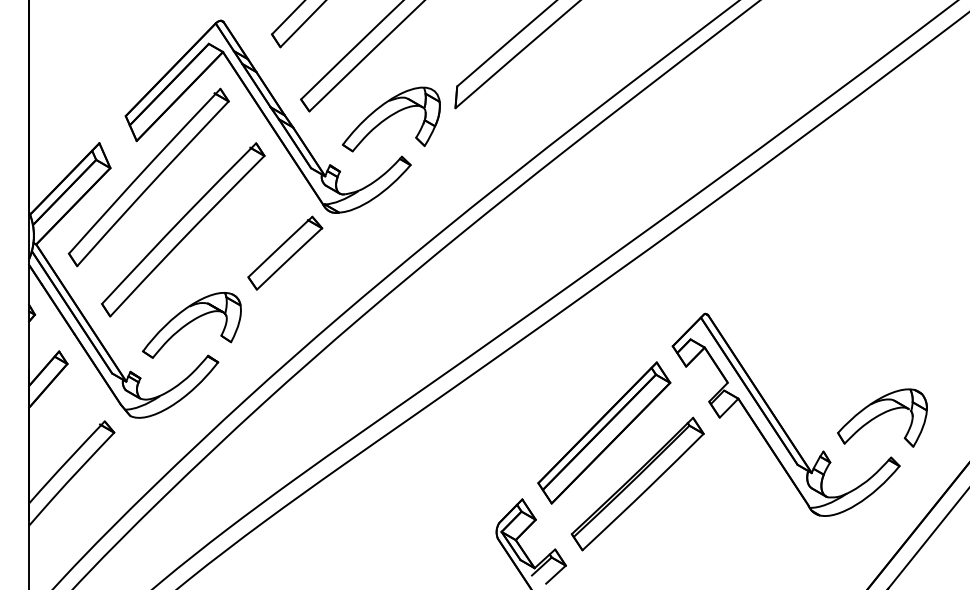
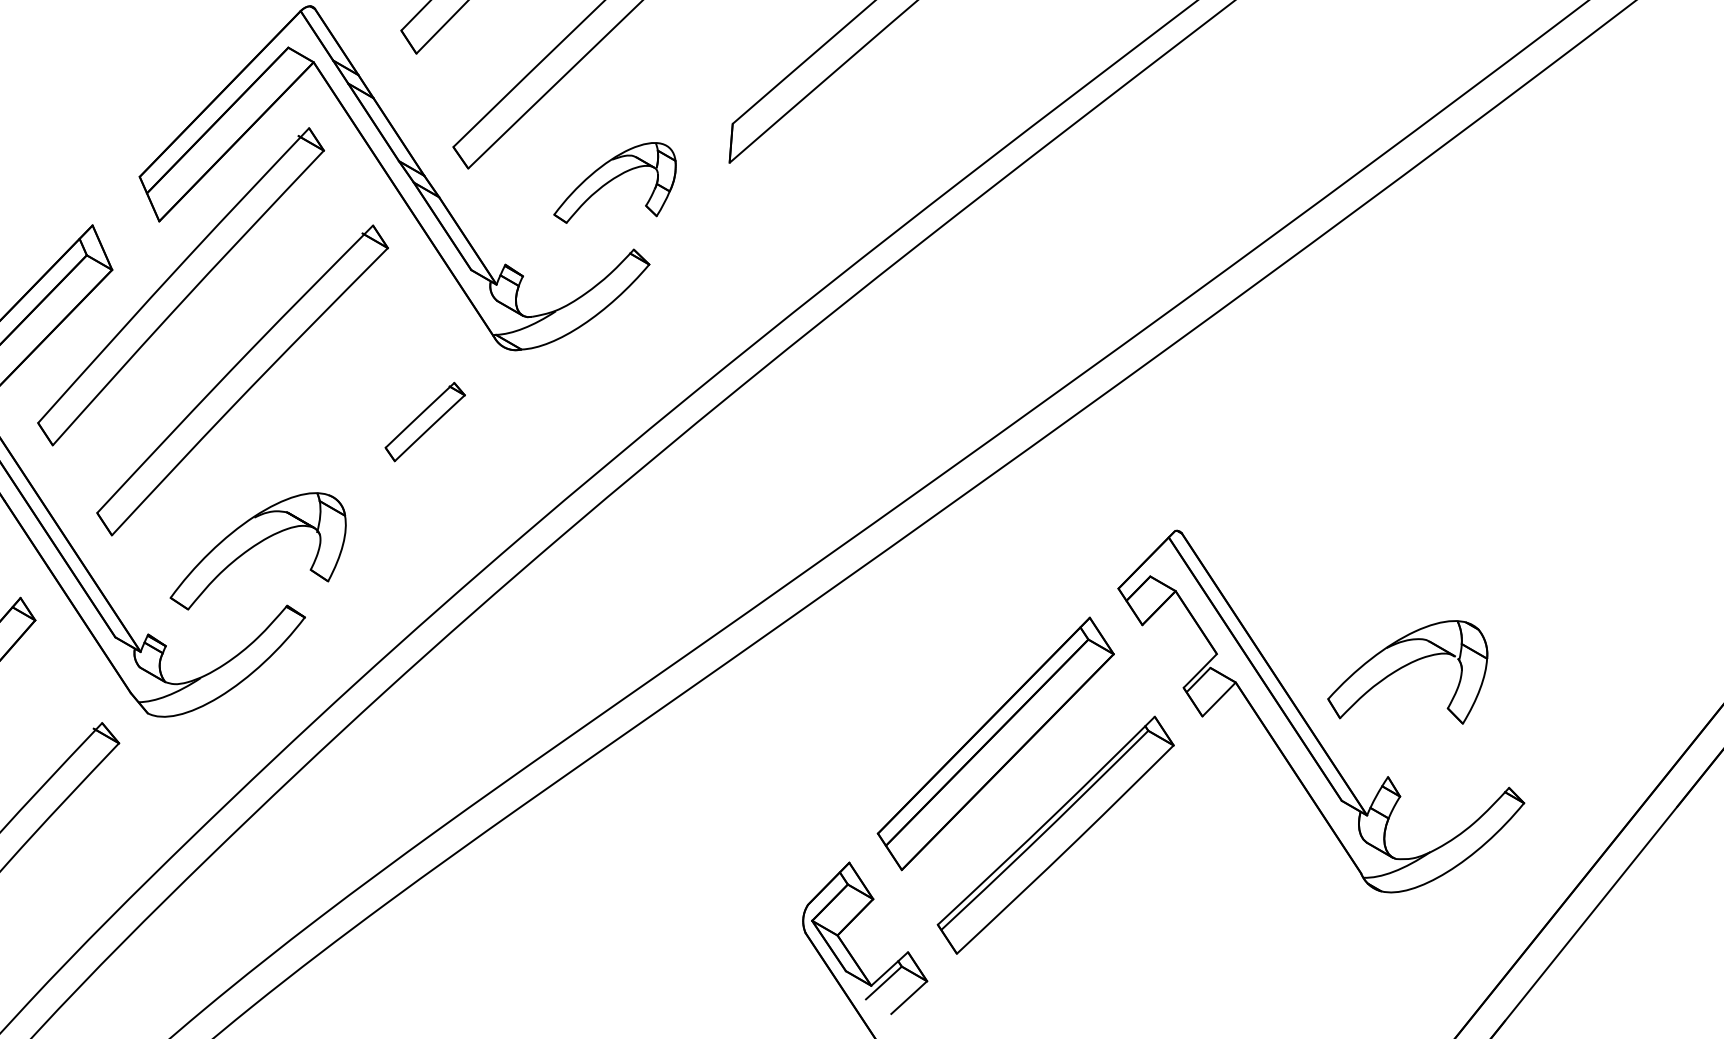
part: (391, 119) -> (615, 182), size x0.7
part: (285, 252) -> (425, 420), size x0.6
part: (882, 417) -> (1407, 671), moved

